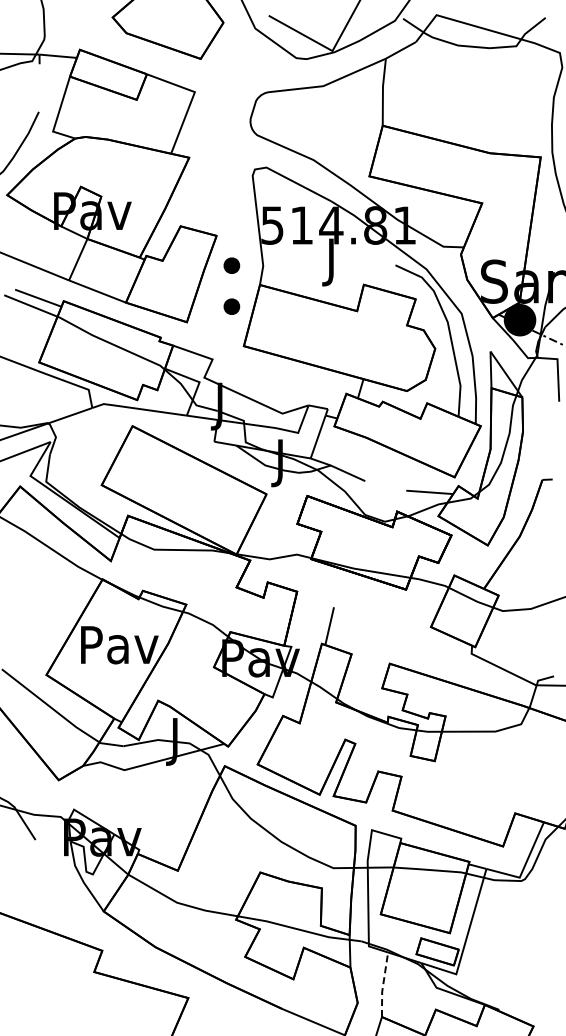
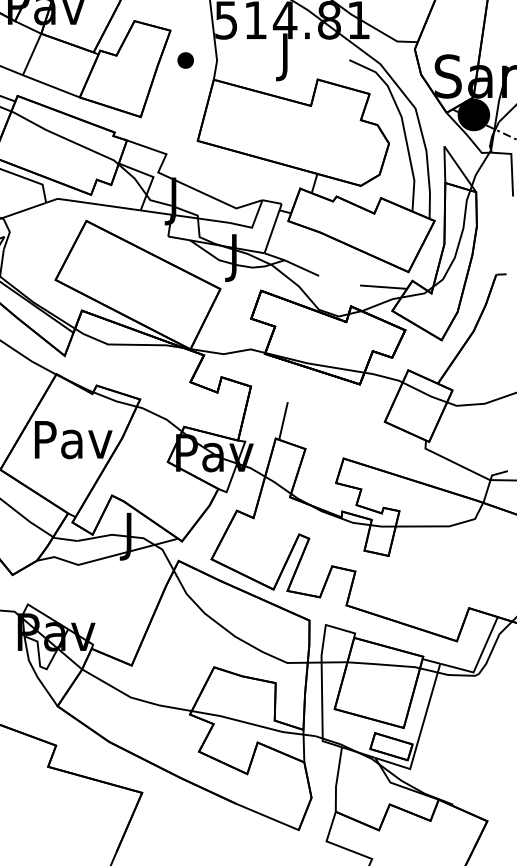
part: (231, 306) -> (185, 101), removed
line: (383, 985) -> (337, 780), dashed -> solid

